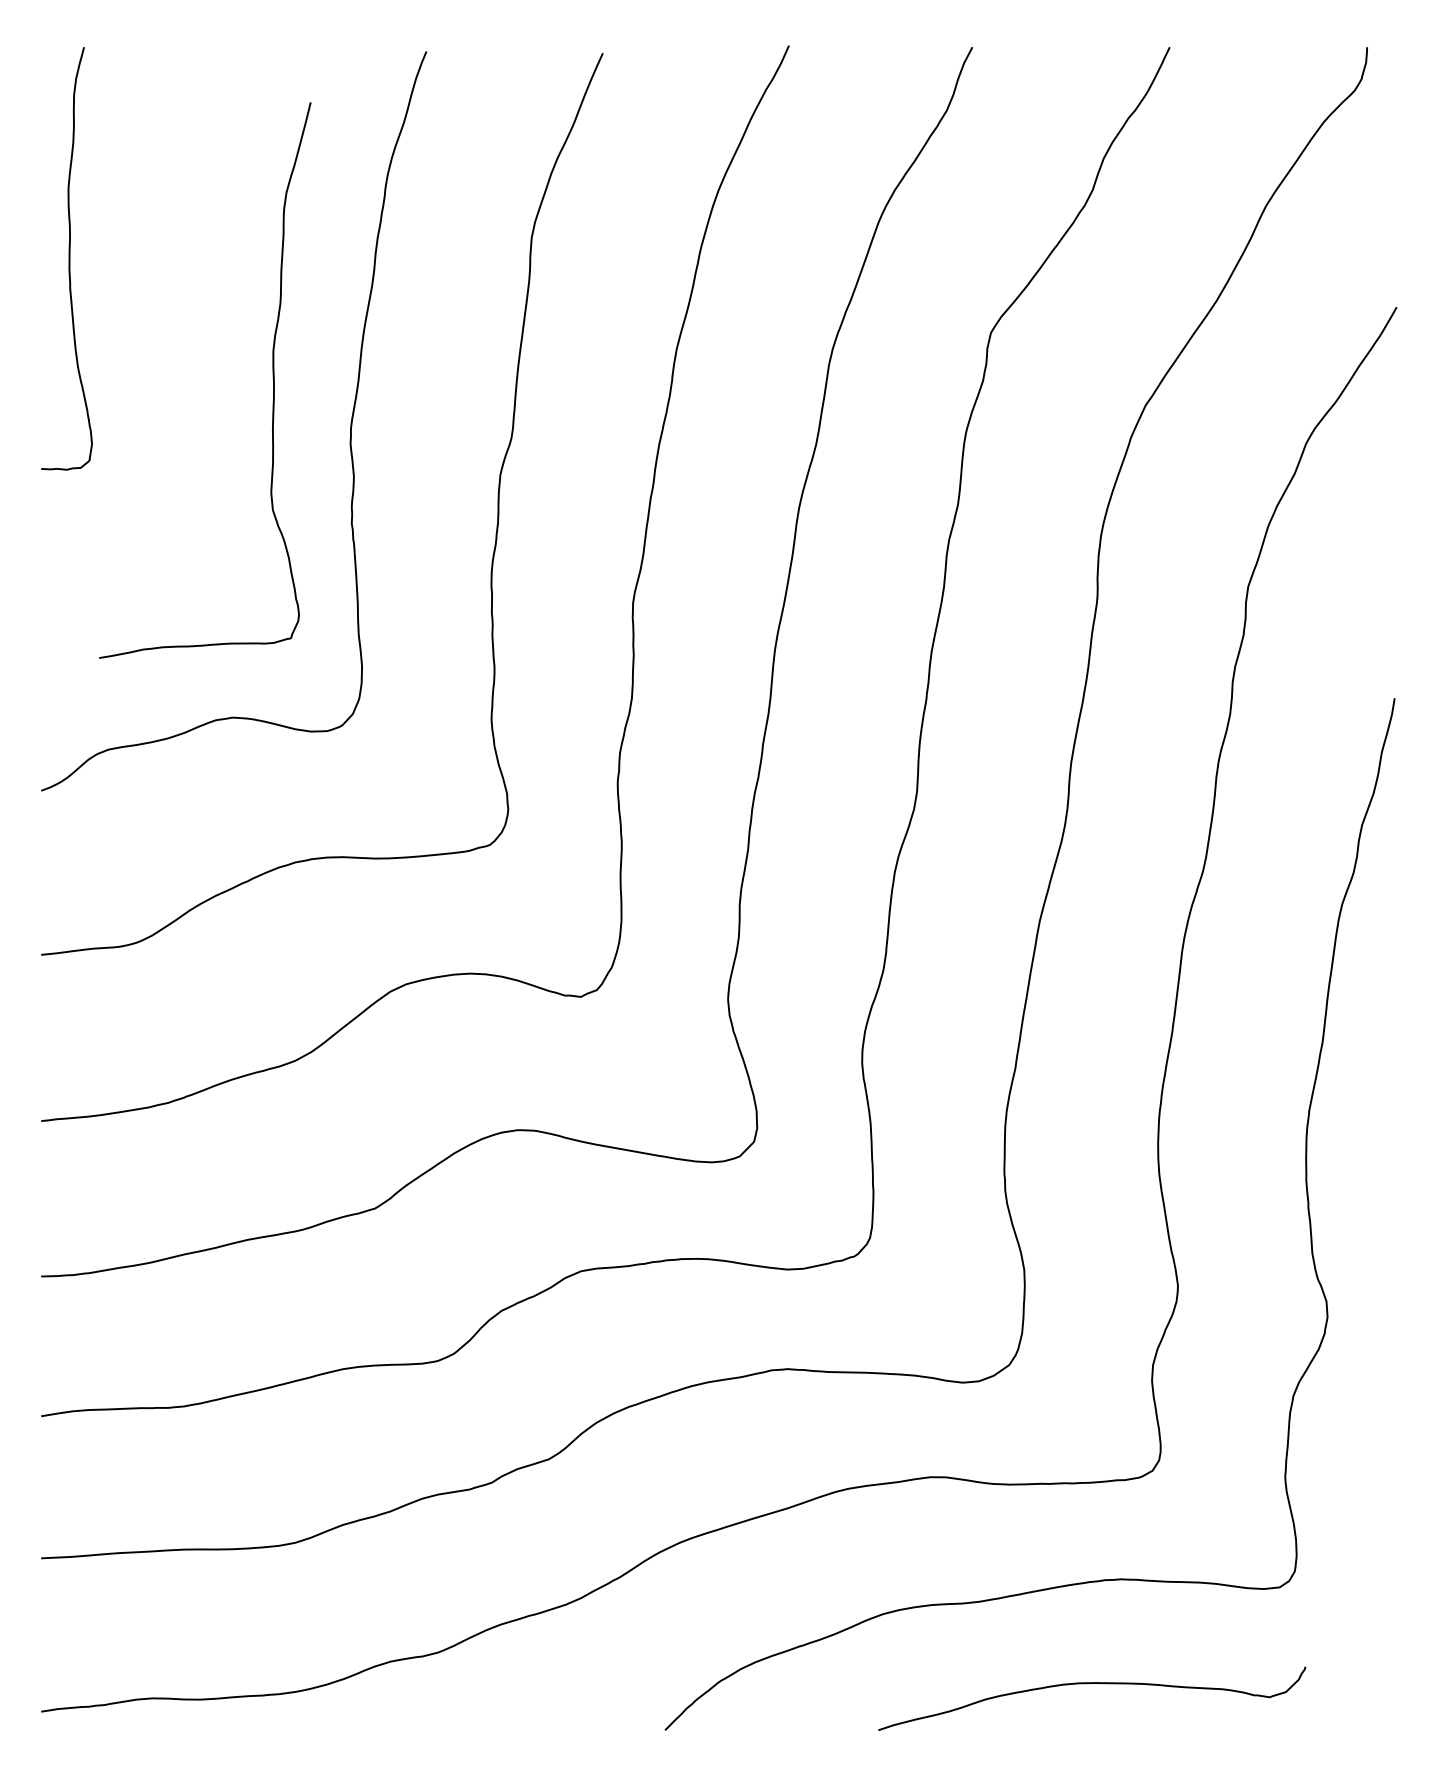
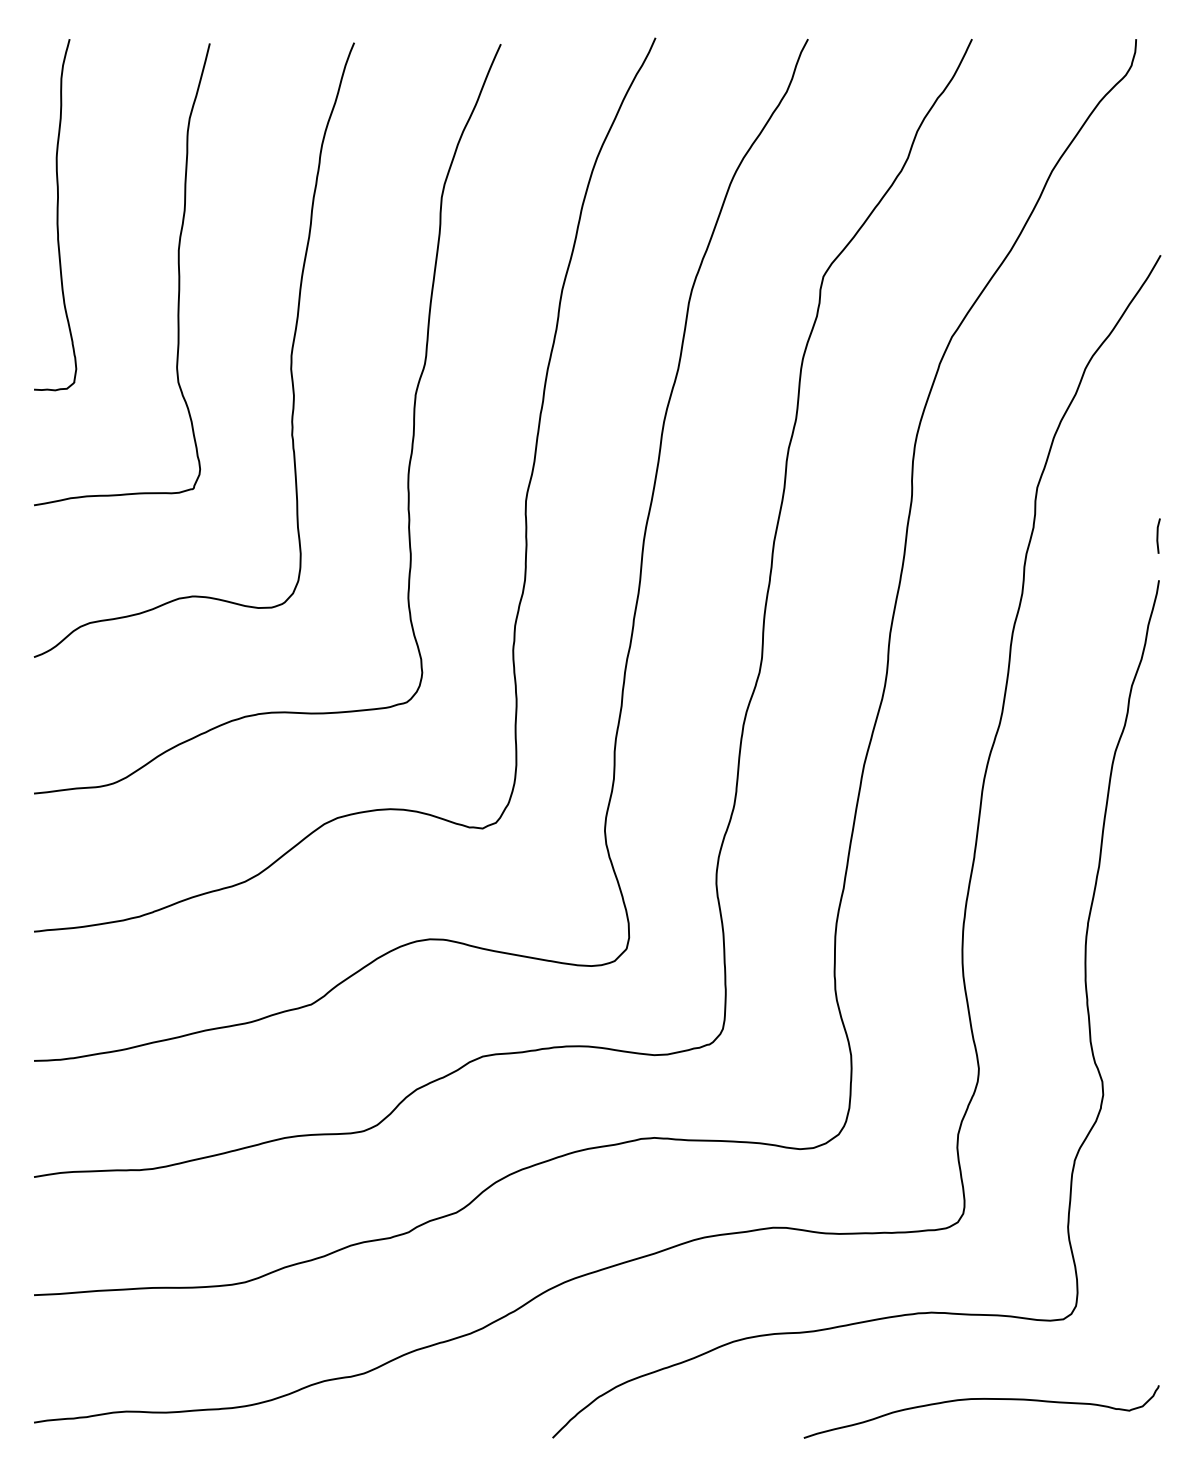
curve: (272, 377) -> (178, 272), moved
line: (1393, 644) -> (1158, 535), added
curve: (1088, 1684) -> (978, 1400), moved

